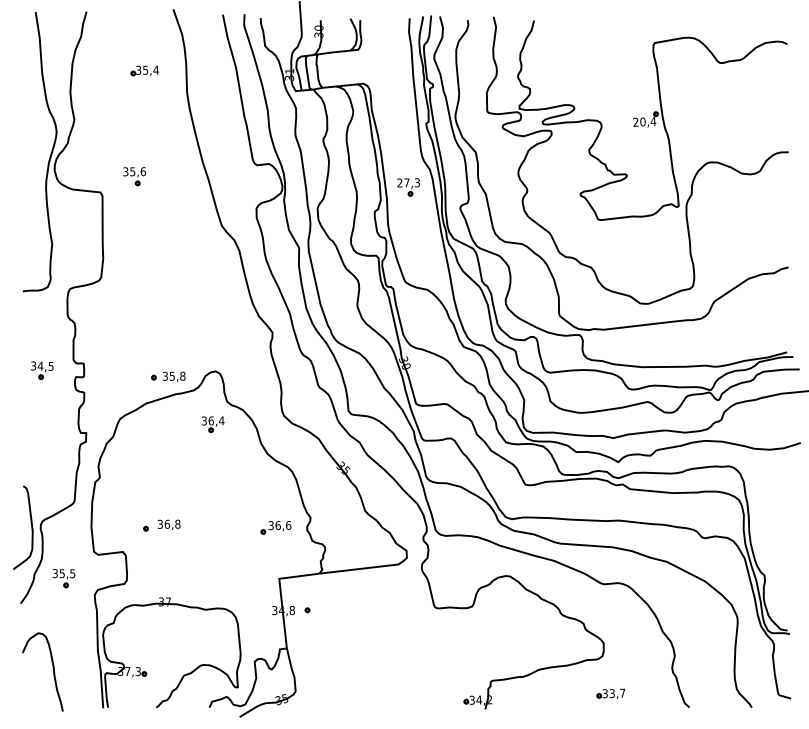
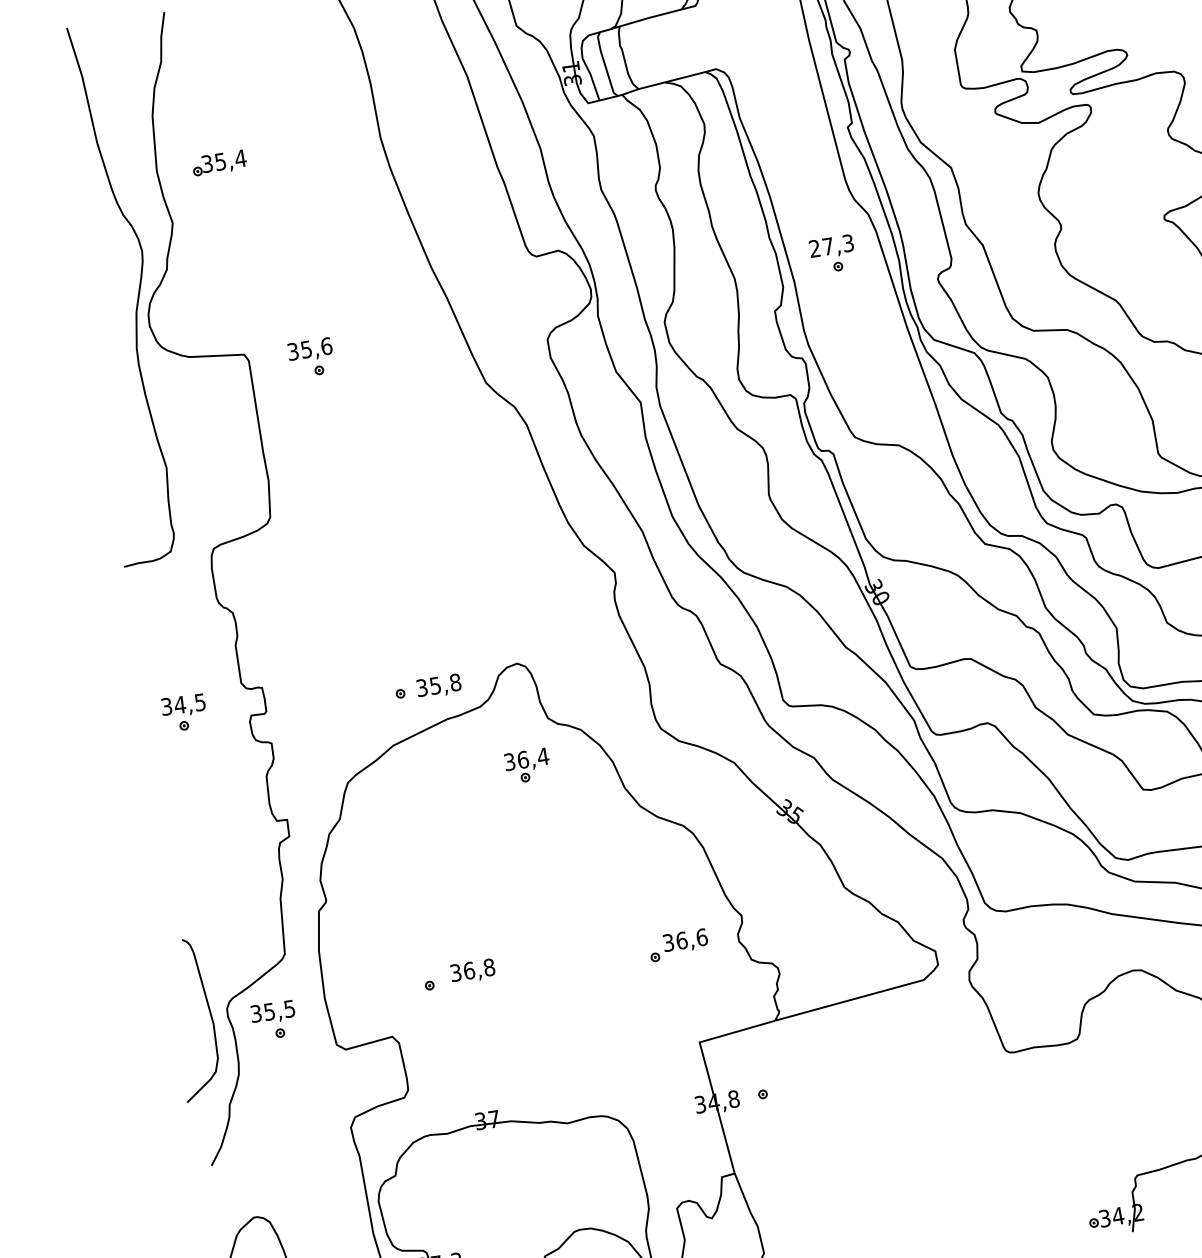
part: (144, 70) -> (218, 162), moved
part: (134, 176) -> (311, 358), moved
part: (63, 578) -> (273, 1020), moved

